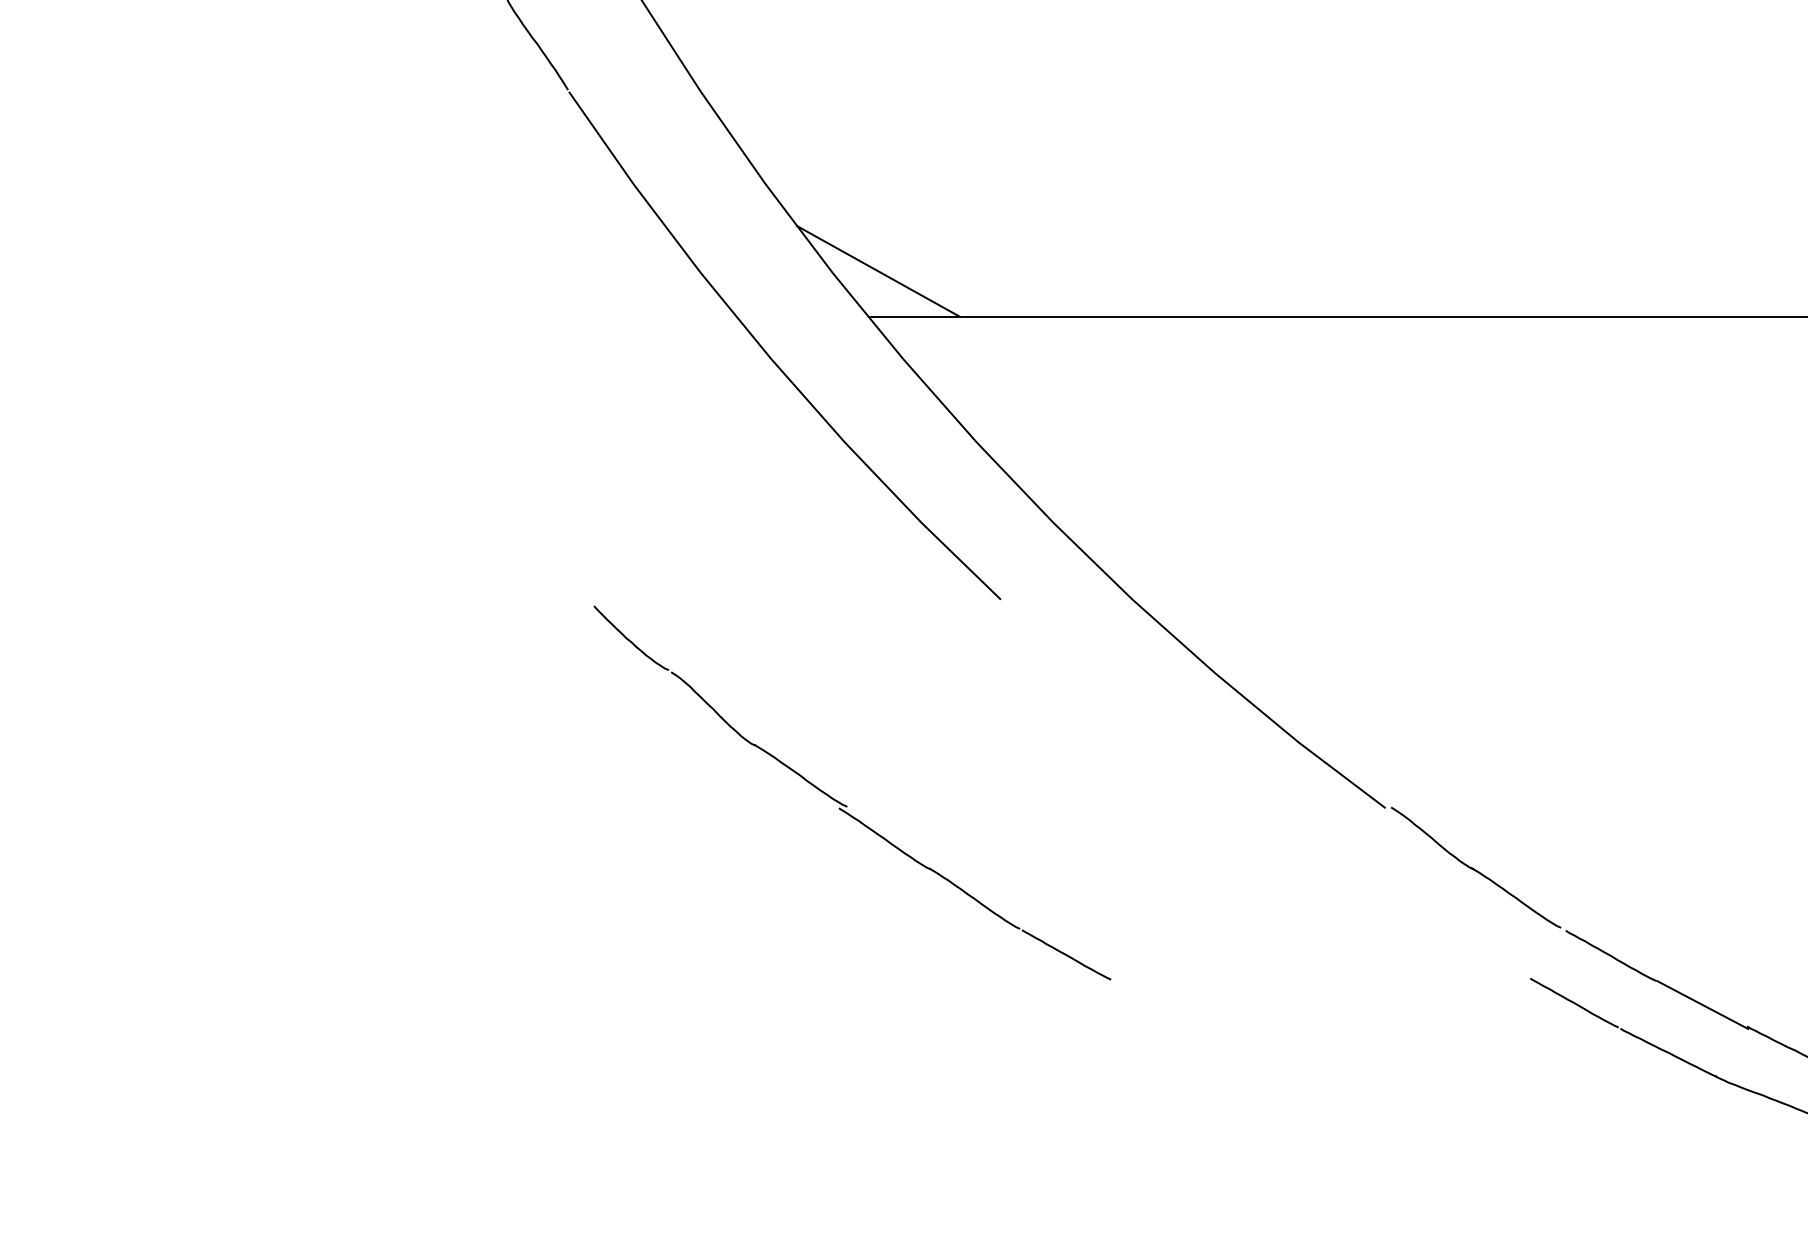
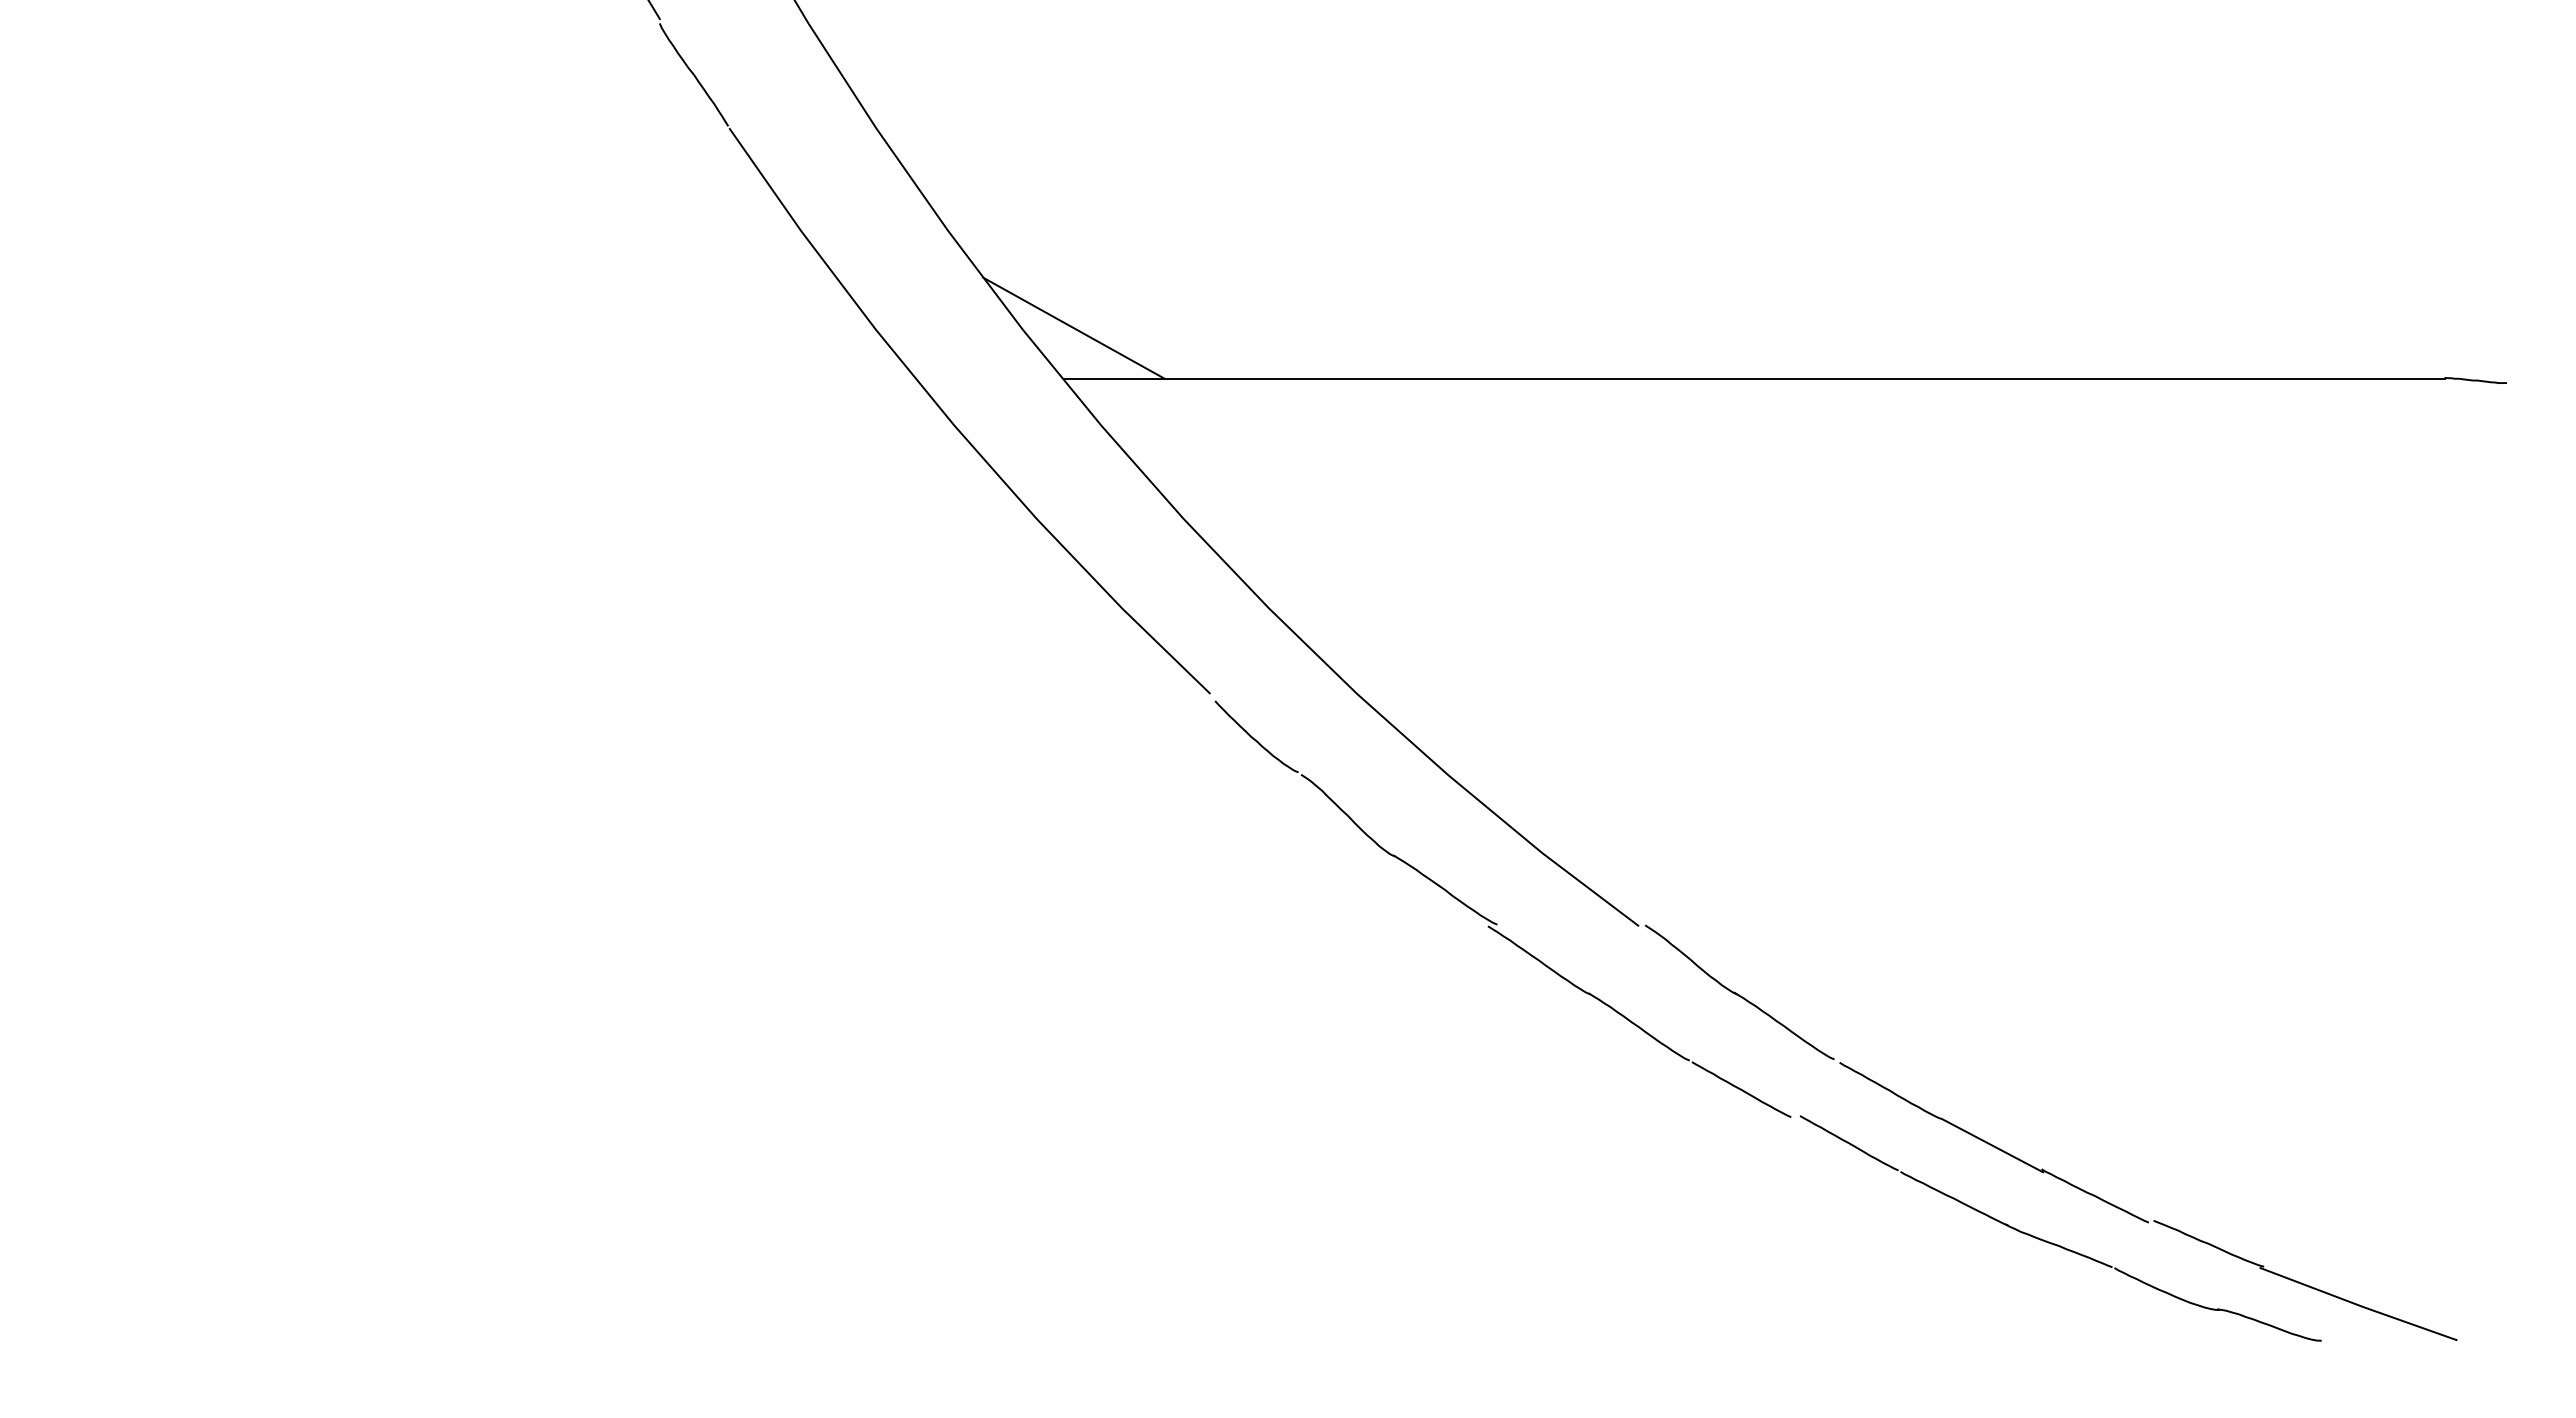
part: (845, 804) -> (1495, 922), moved

